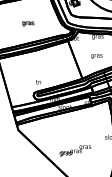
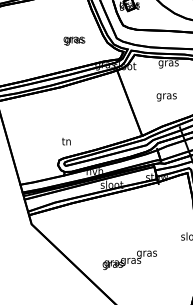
text: (28, 23) -> (74, 40), moved

